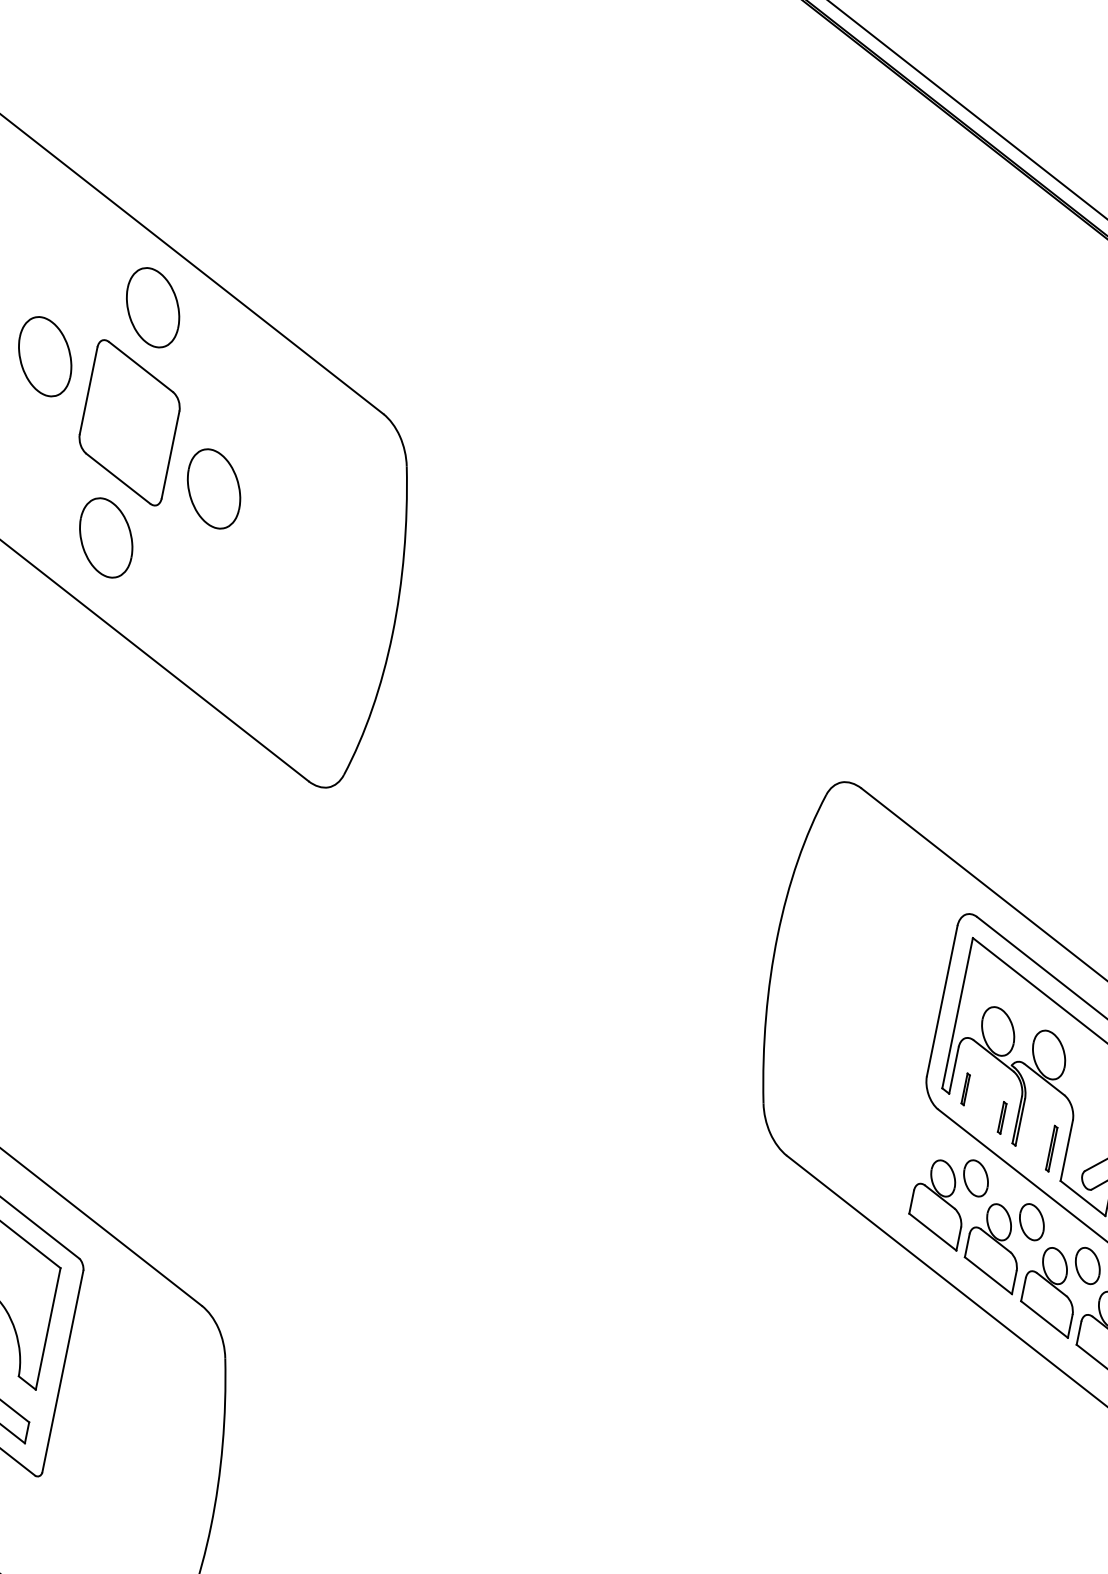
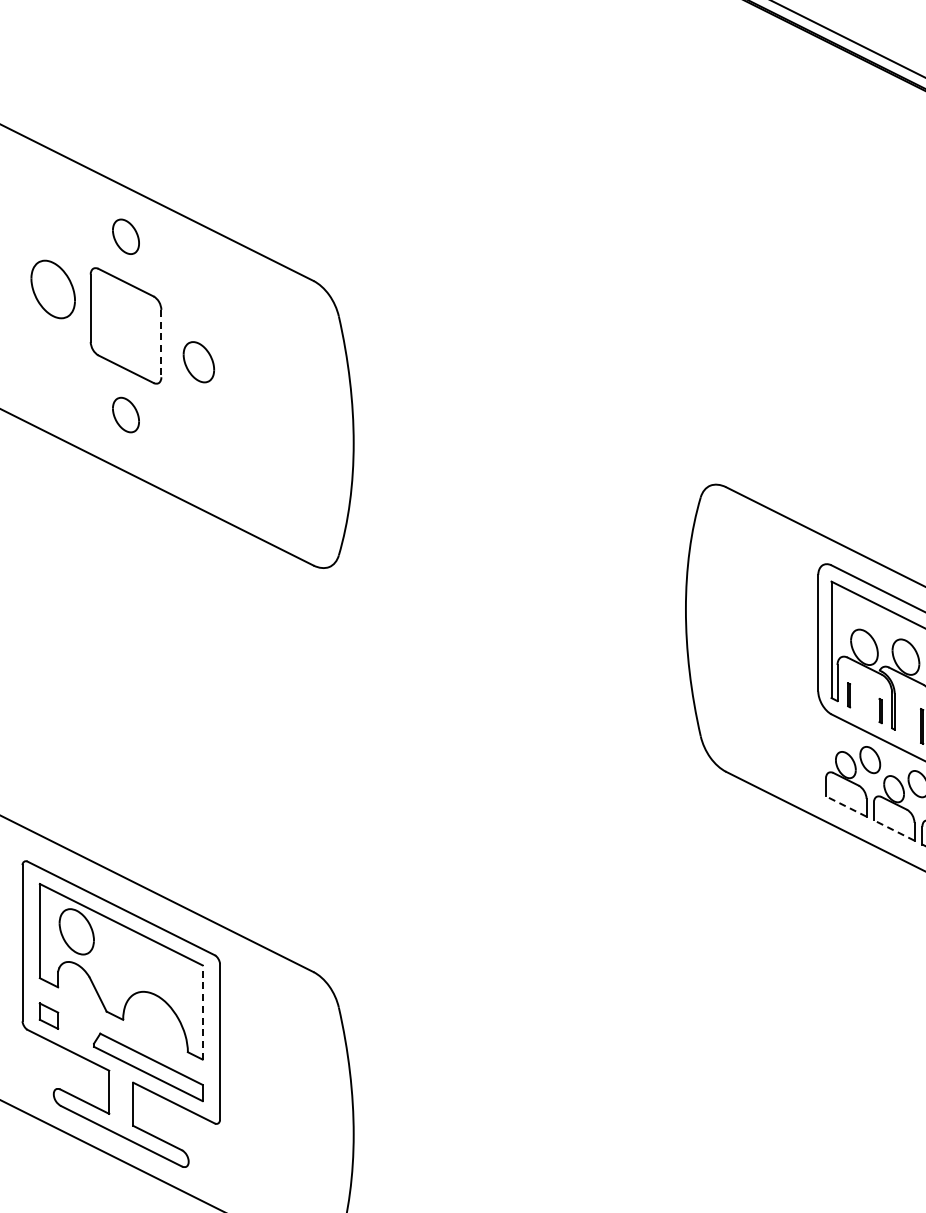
part: (152, 307) -> (125, 236), size x0.6
line: (170, 454) -> (161, 343), solid -> dashed
part: (213, 487) -> (198, 361), size x0.7
part: (105, 536) -> (125, 414), size x0.6
line: (933, 1232) -> (846, 806), solid -> dashed
line: (988, 1275) -> (894, 830), solid -> dashed
line: (48, 1327) -> (202, 1011), solid -> dashed

